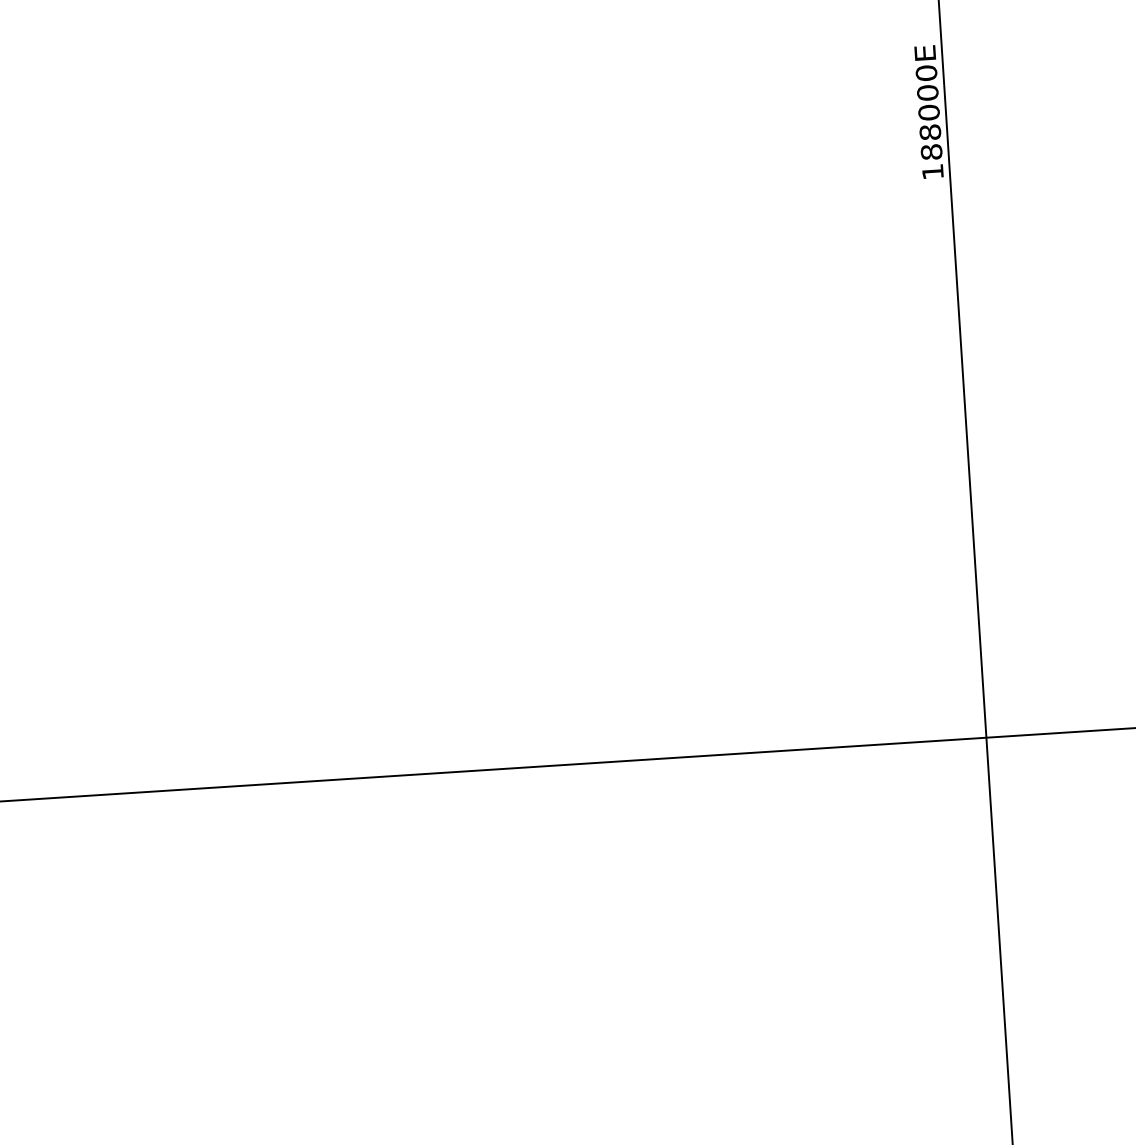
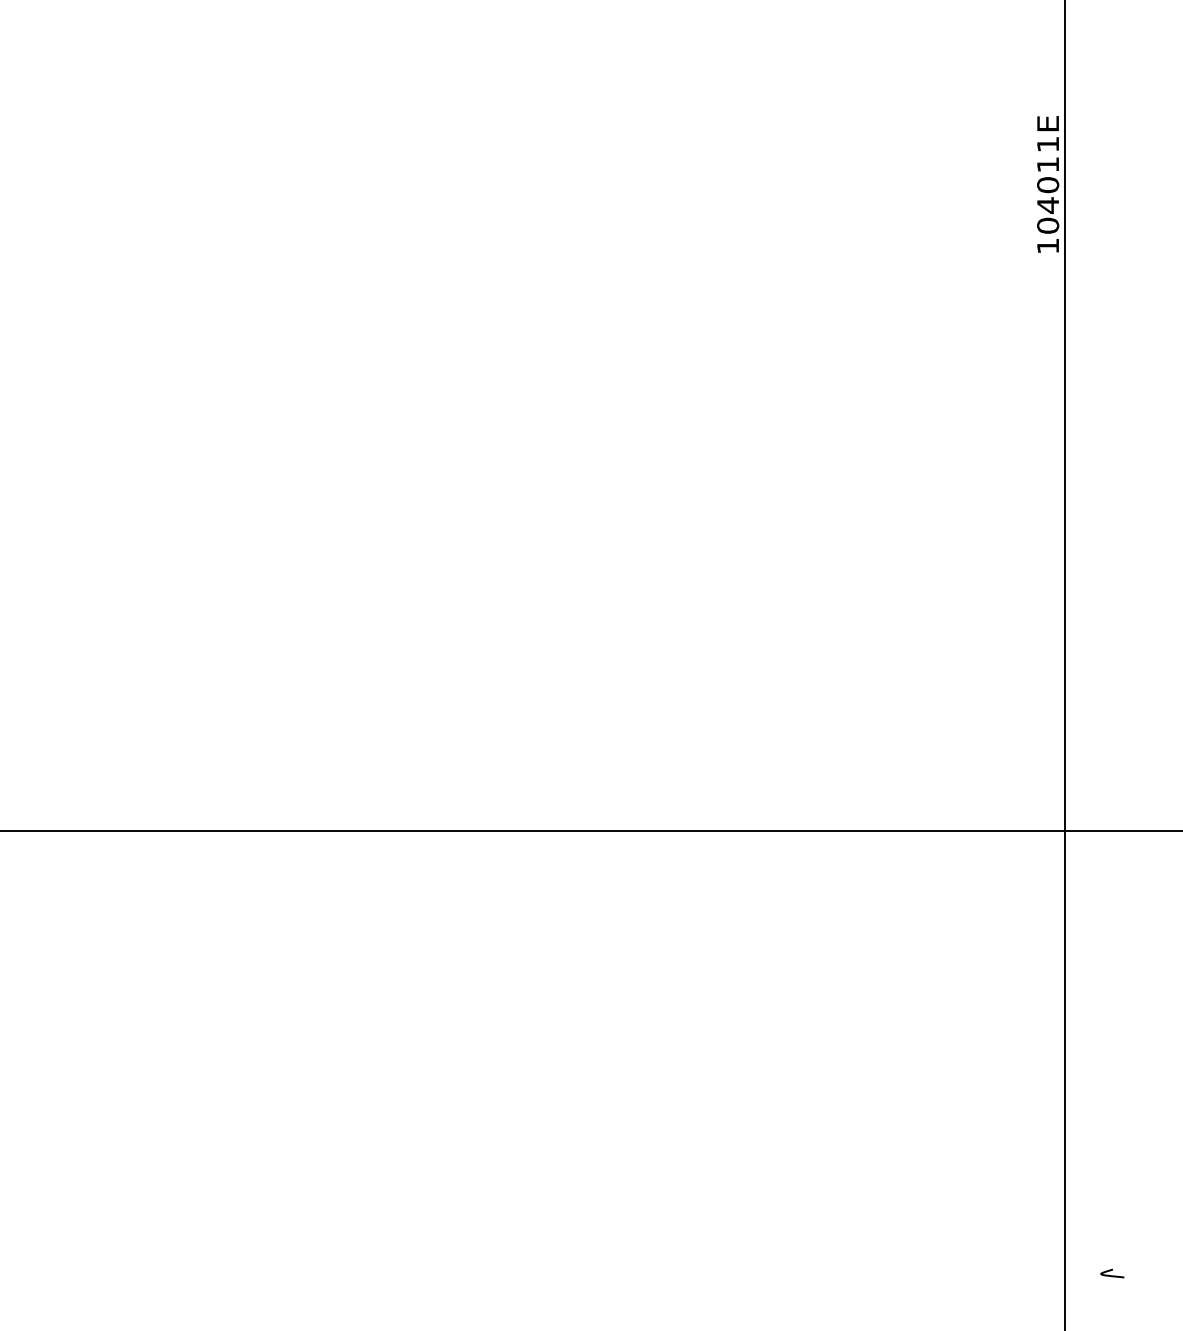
text: (929, 112) -> (1048, 184), 188000E -> 104011E

